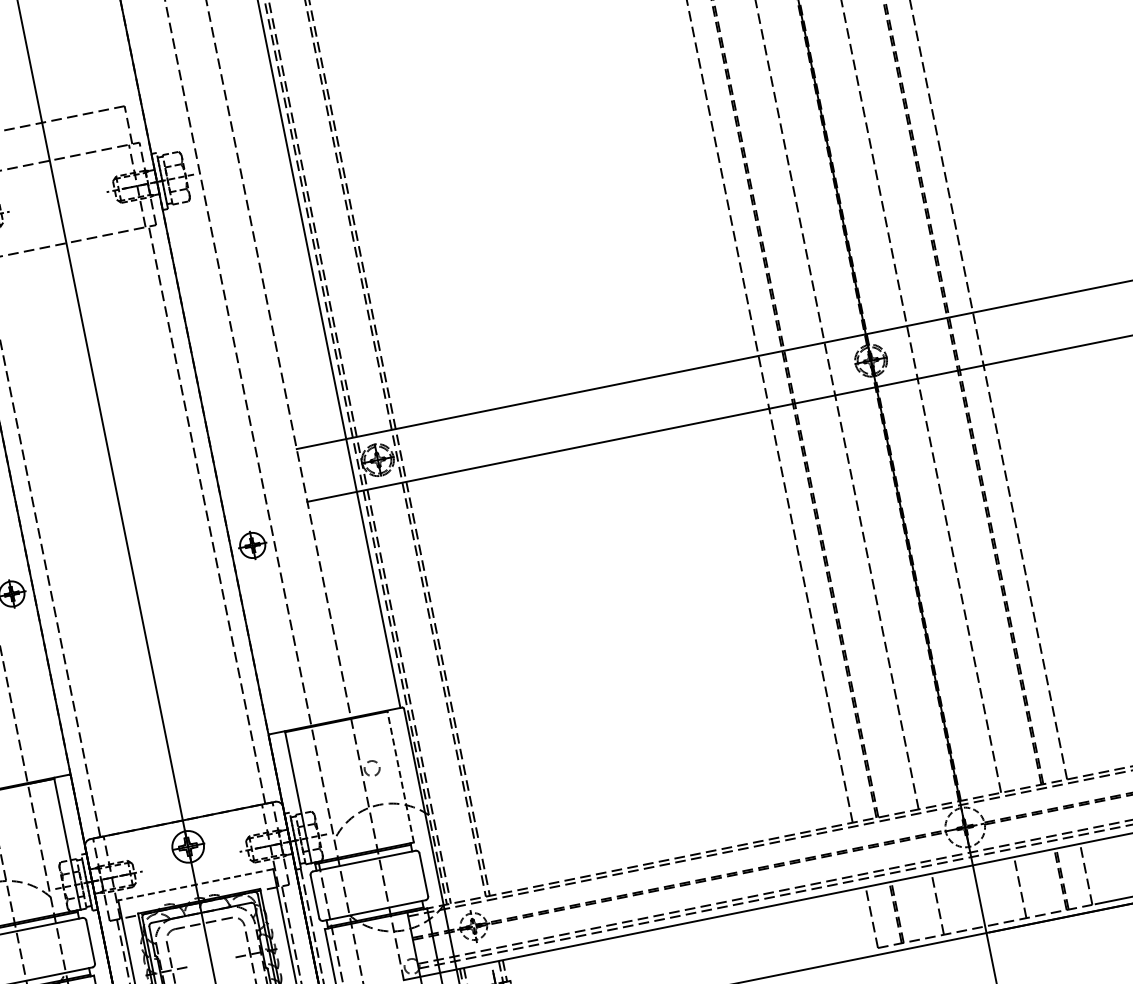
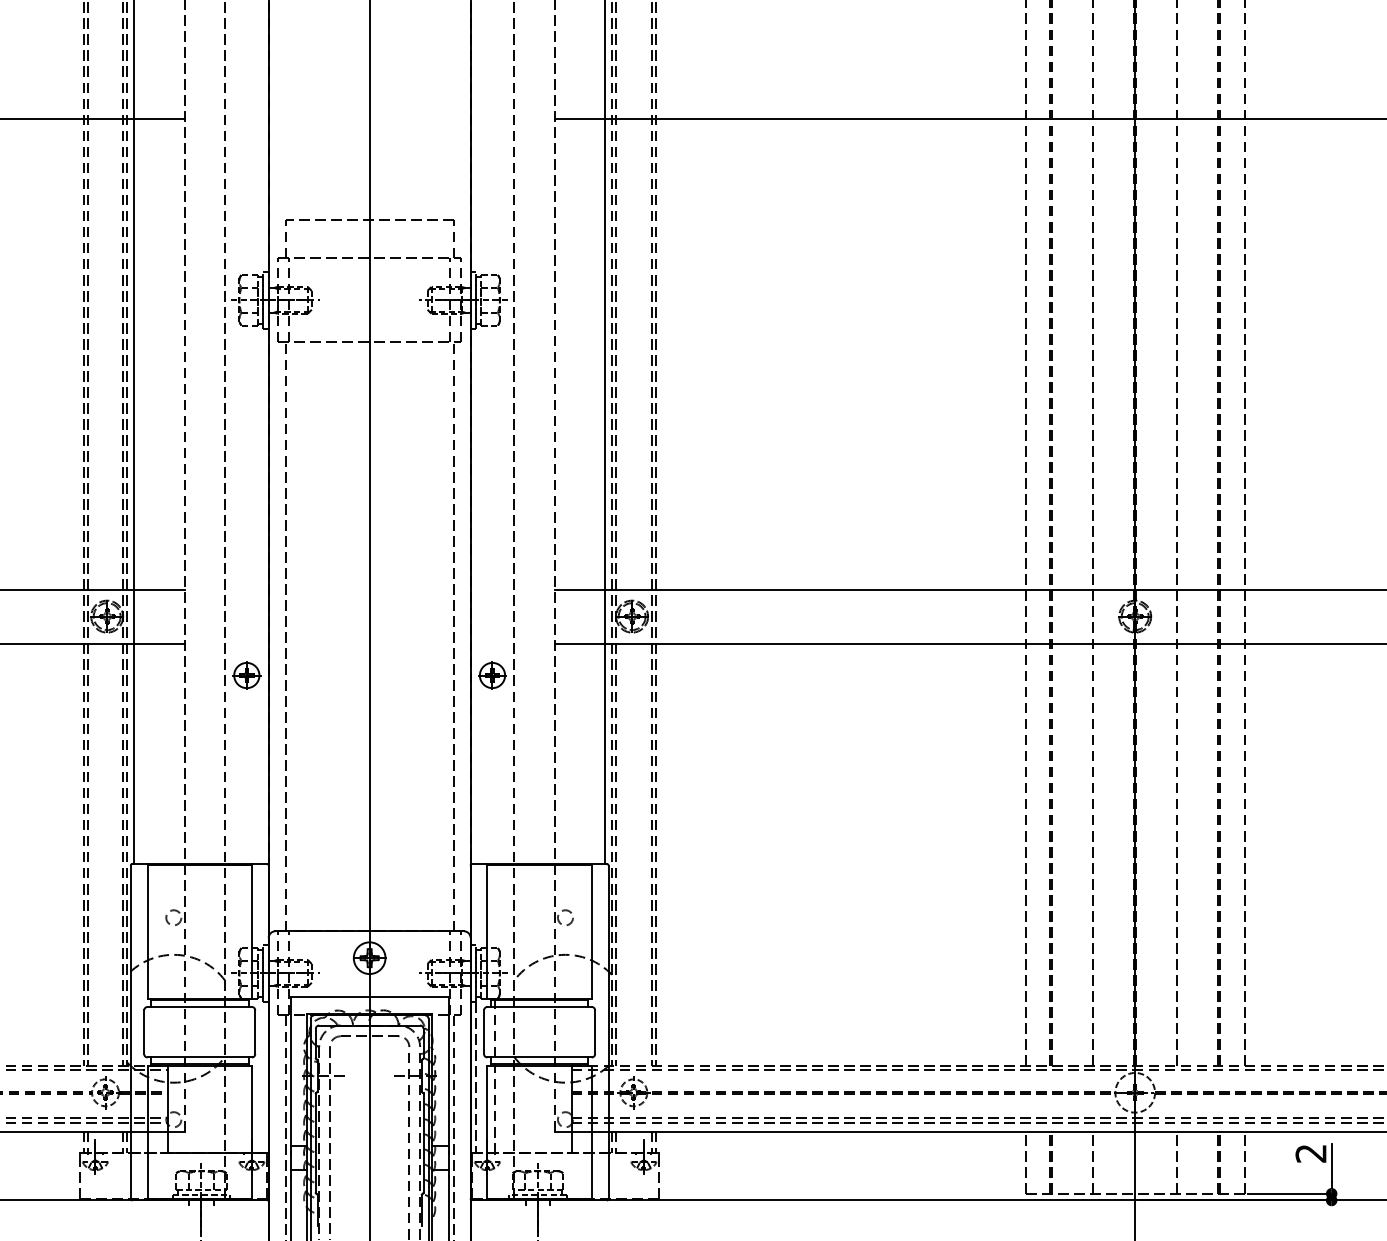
line: (400, 775) -> (591, 930), dashed -> solid
line: (195, 884) -> (369, 996), dashed -> solid

